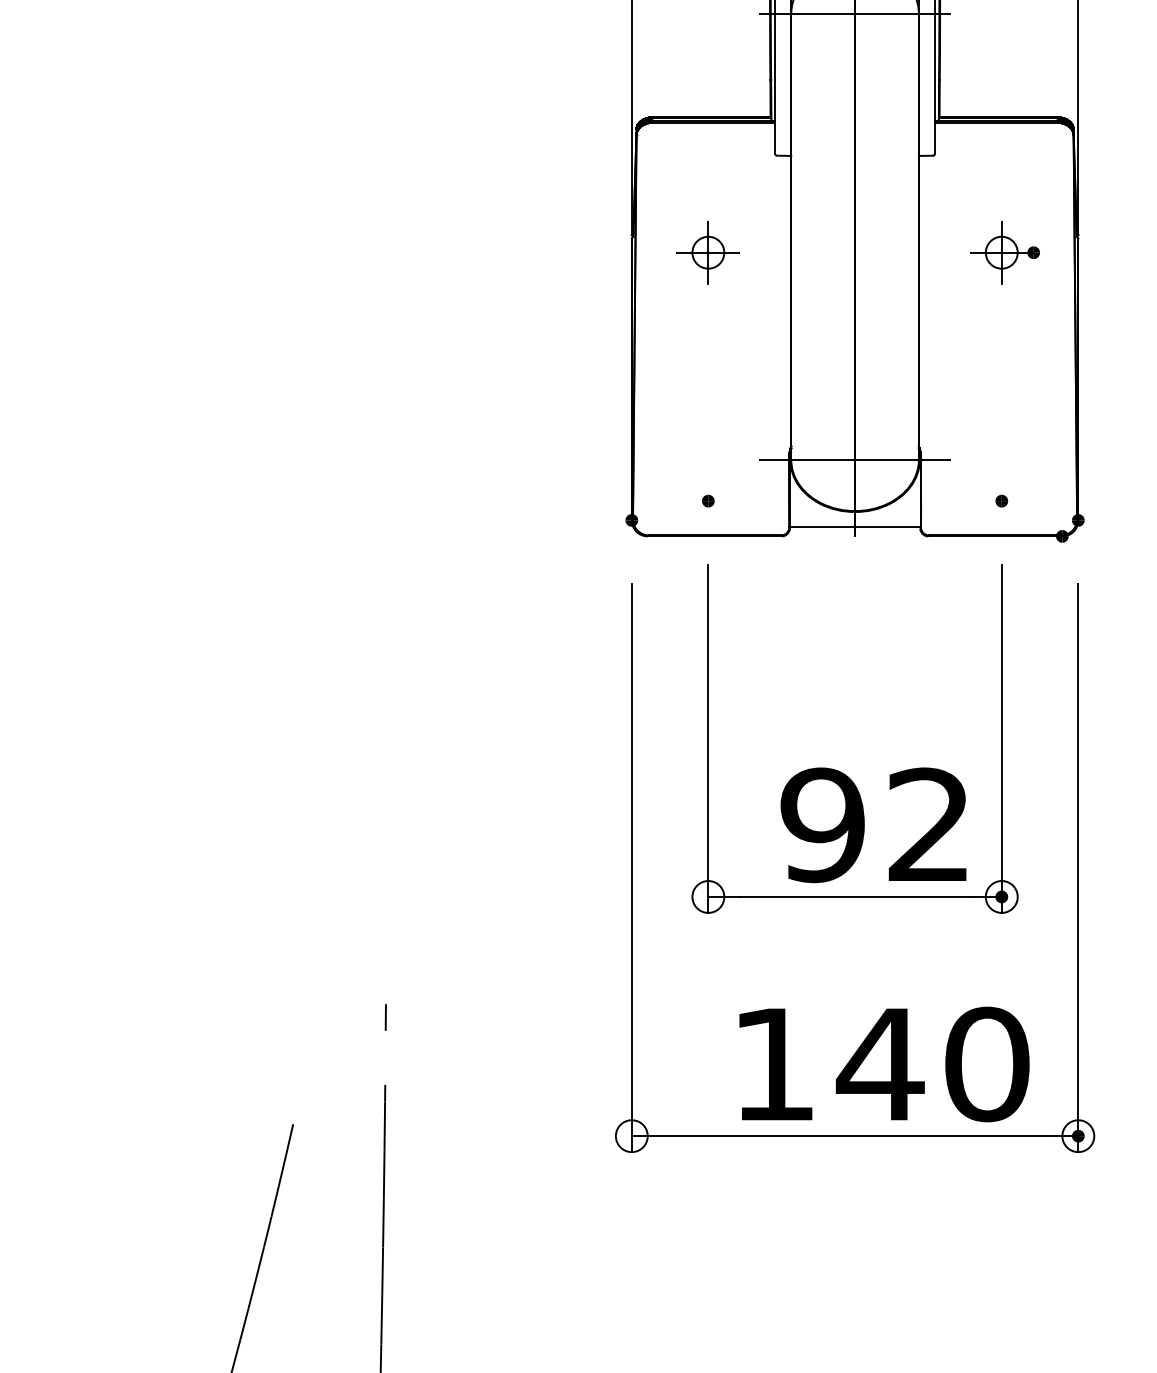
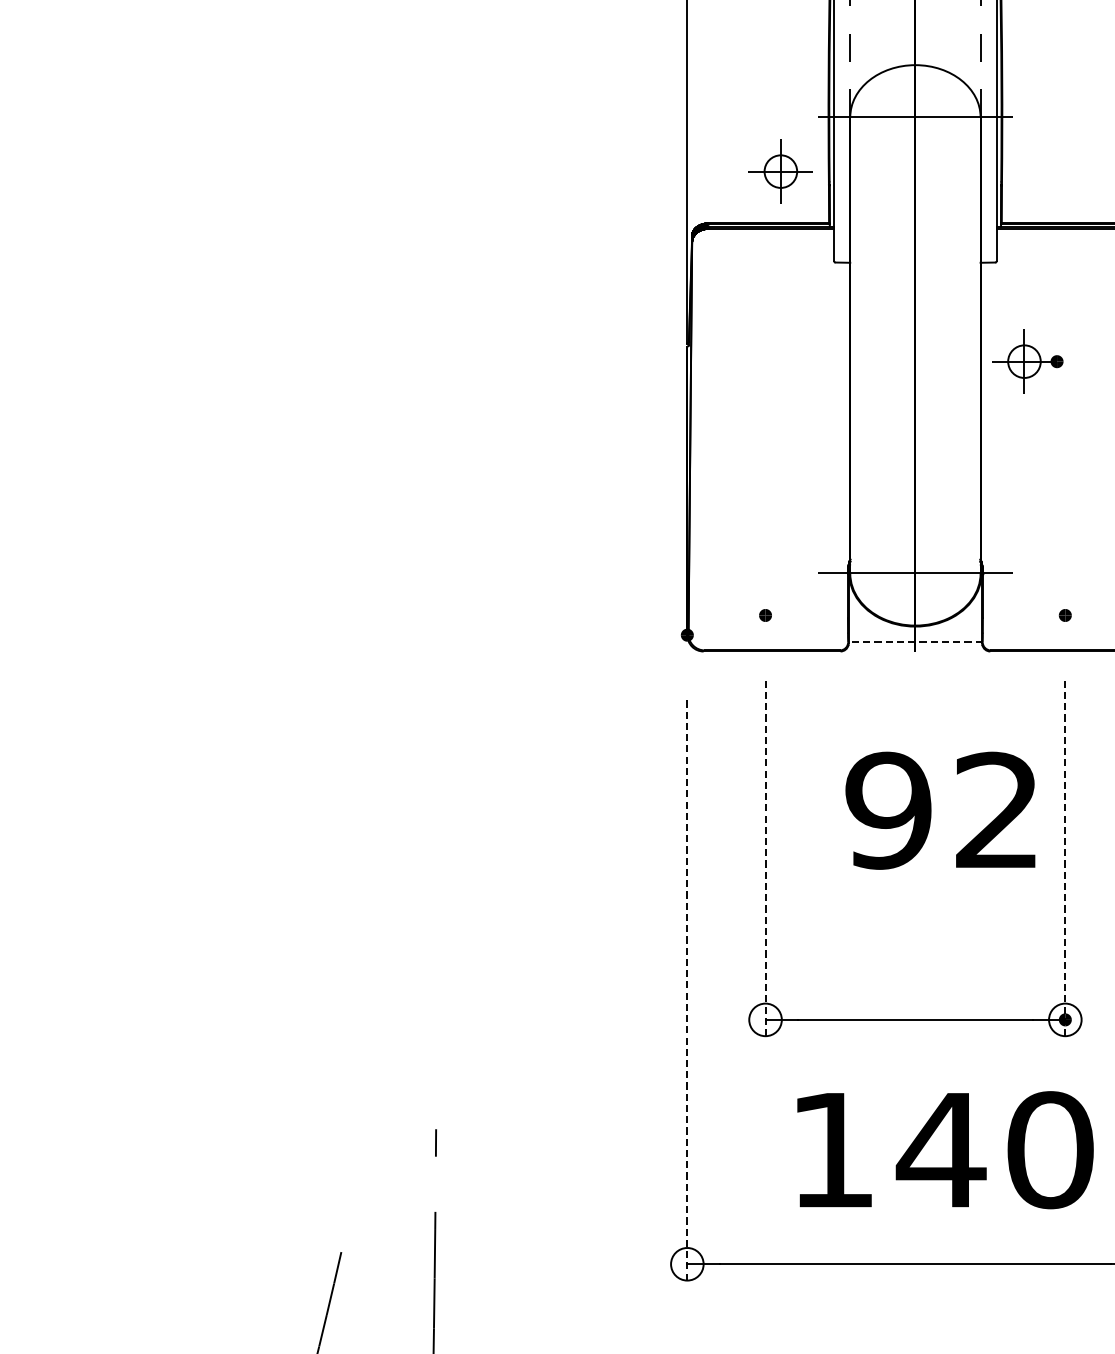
part: (707, 252) -> (779, 171), moved
part: (1004, 252) -> (1027, 361), moved
line: (855, 527) -> (915, 642), solid -> dashed
line: (708, 738) -> (765, 857), solid -> dashed
line: (1001, 738) -> (1065, 857), solid -> dashed
text: (873, 825) -> (940, 810), moved
line: (631, 868) -> (687, 990), solid -> dashed
text: (884, 1064) -> (945, 1150), moved

